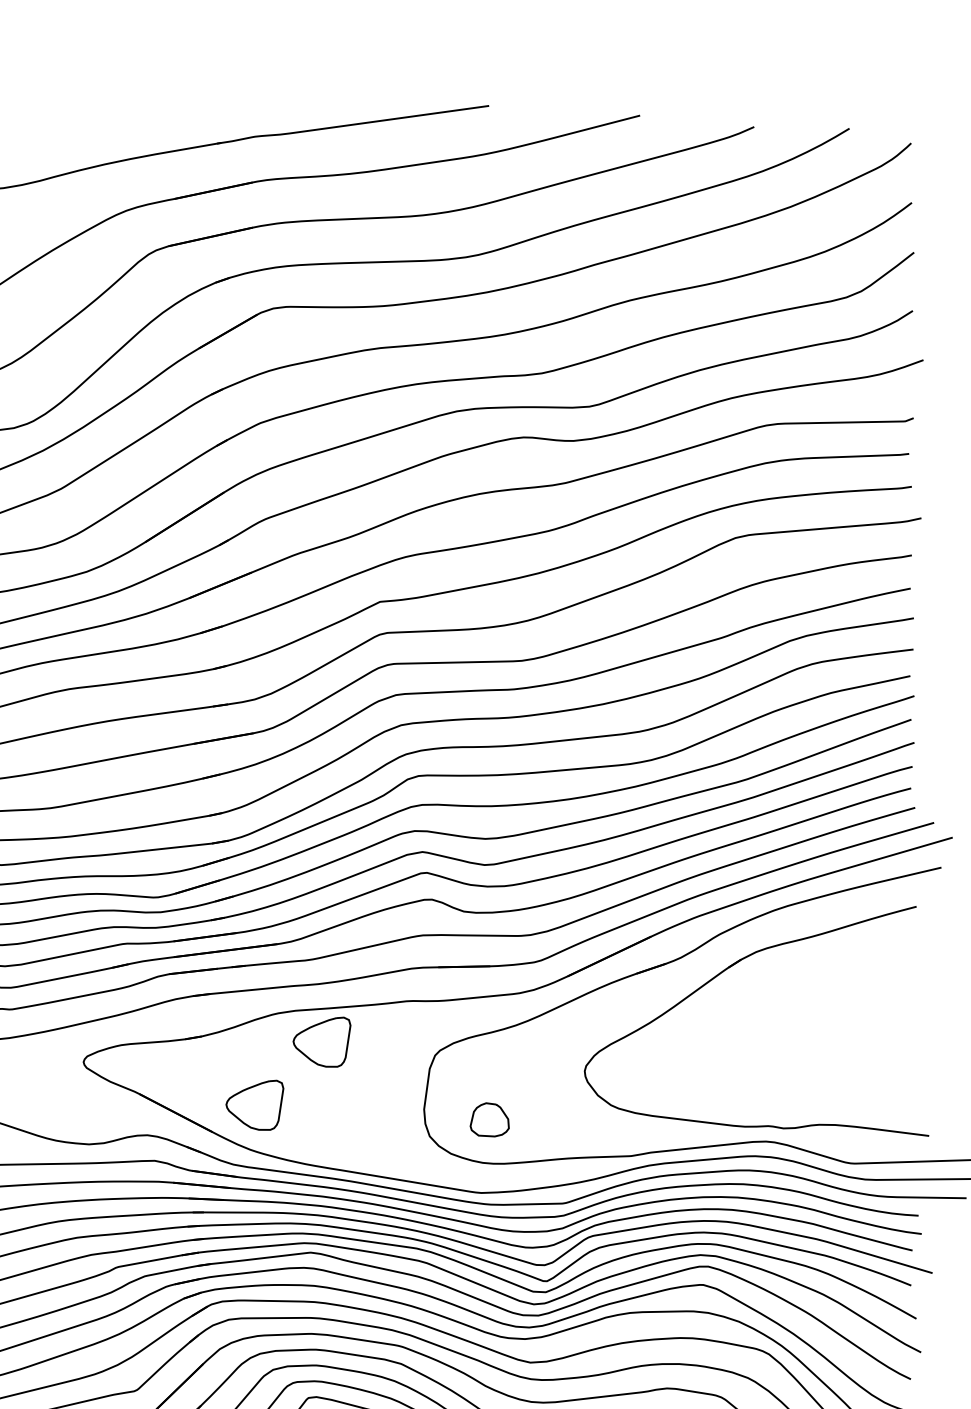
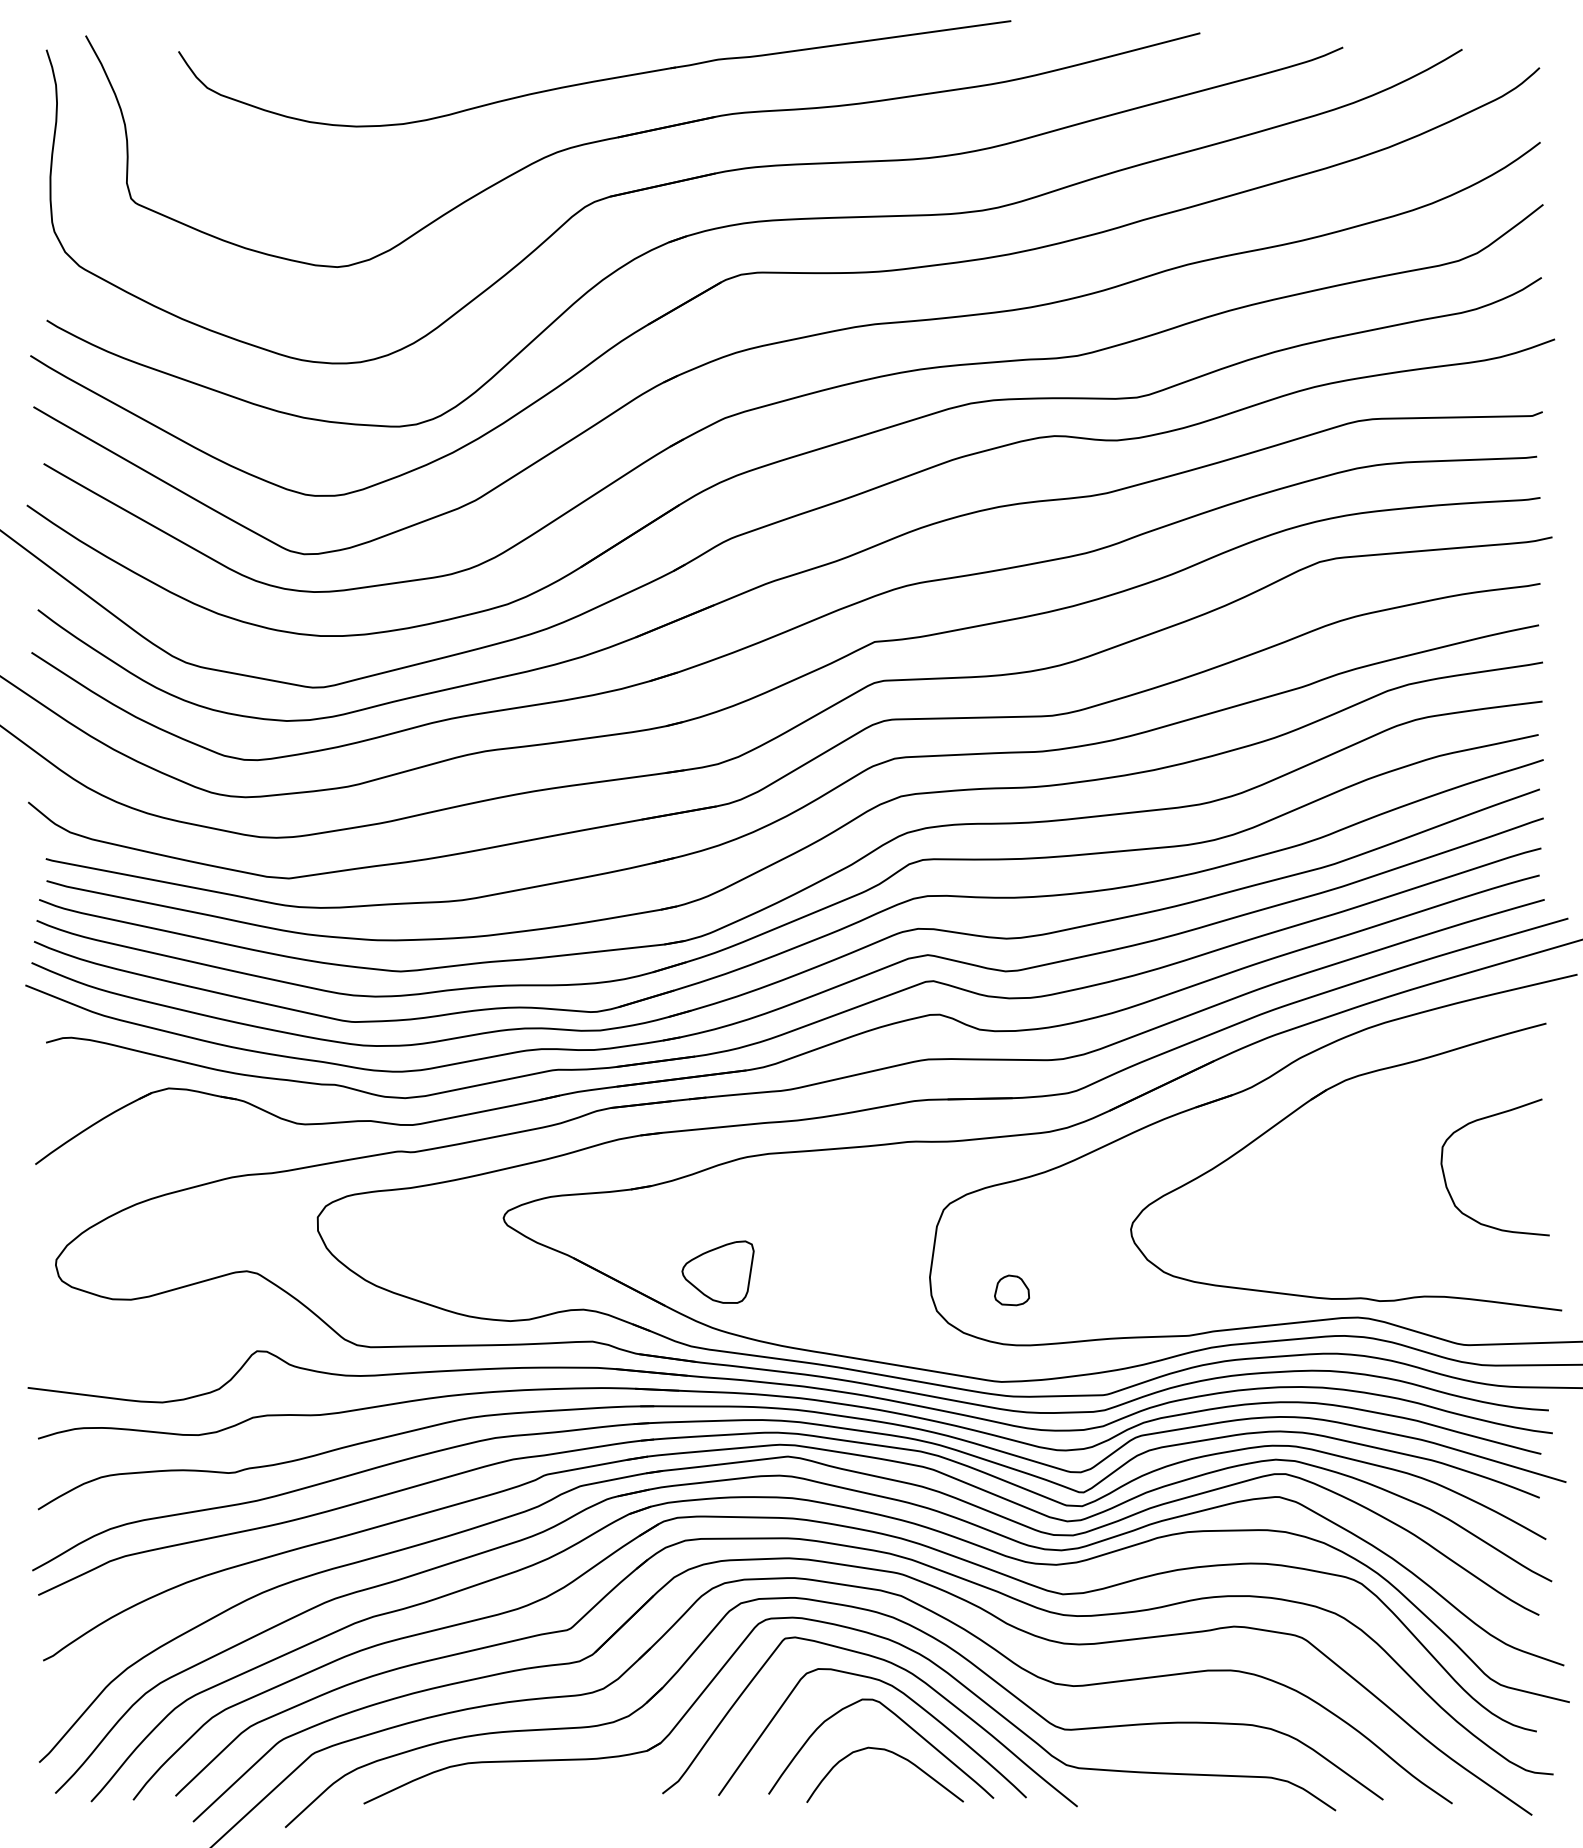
curve: (863, 984) -> (1480, 1120), added
part: (321, 1041) -> (801, 1192), removed
part: (489, 1119) -> (1011, 1290), size x0.71

